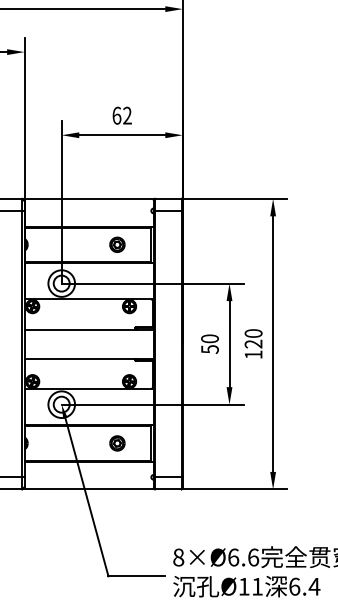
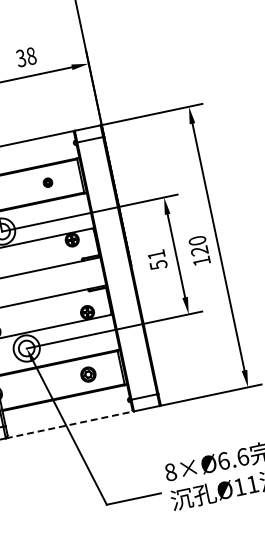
text: (121, 115) -> (25, 57), 62 -> 38
part: (117, 244) -> (48, 182), size x0.6
text: (209, 338) -> (155, 254), 50 -> 51
line: (89, 489) -> (70, 424), solid -> dashed

